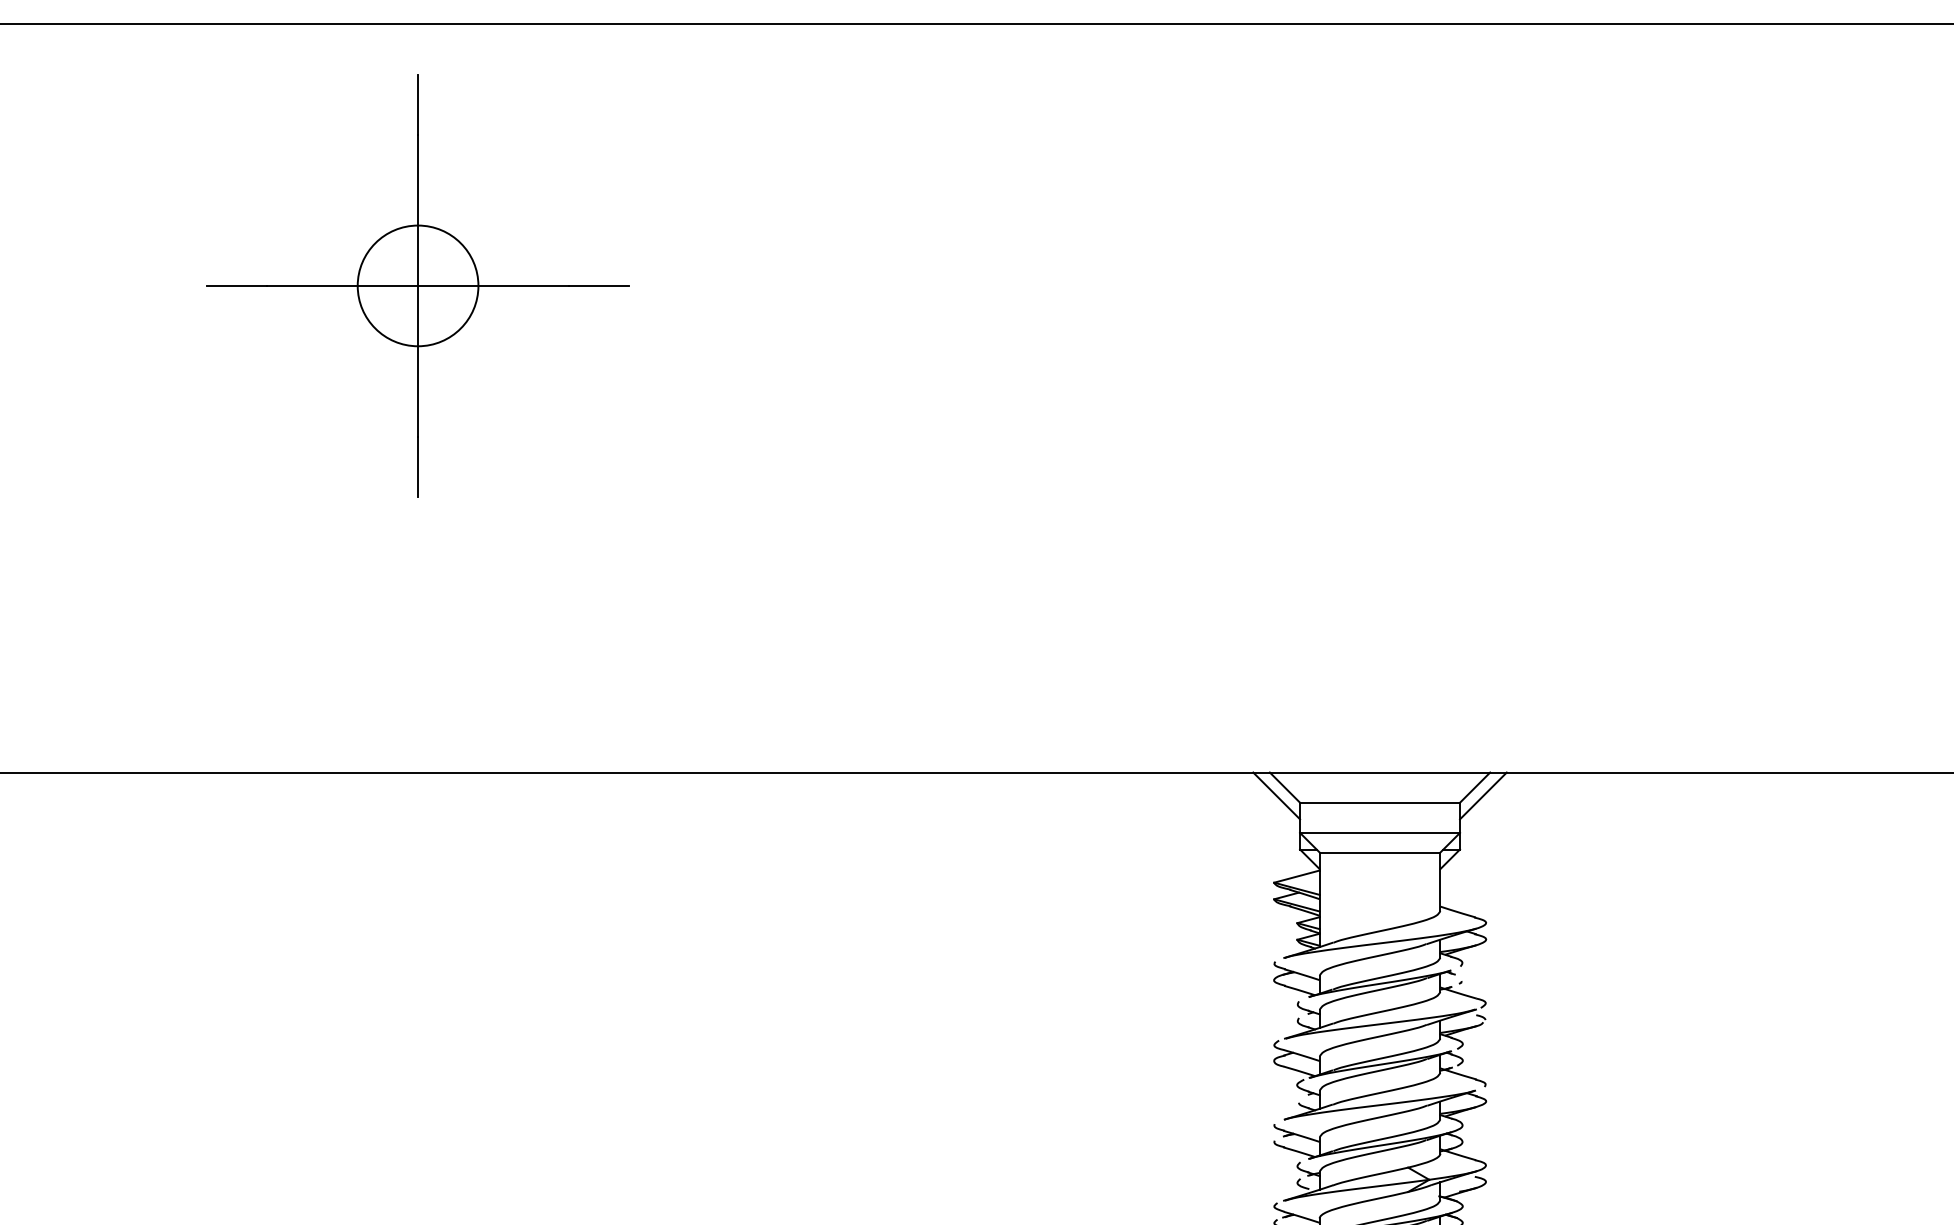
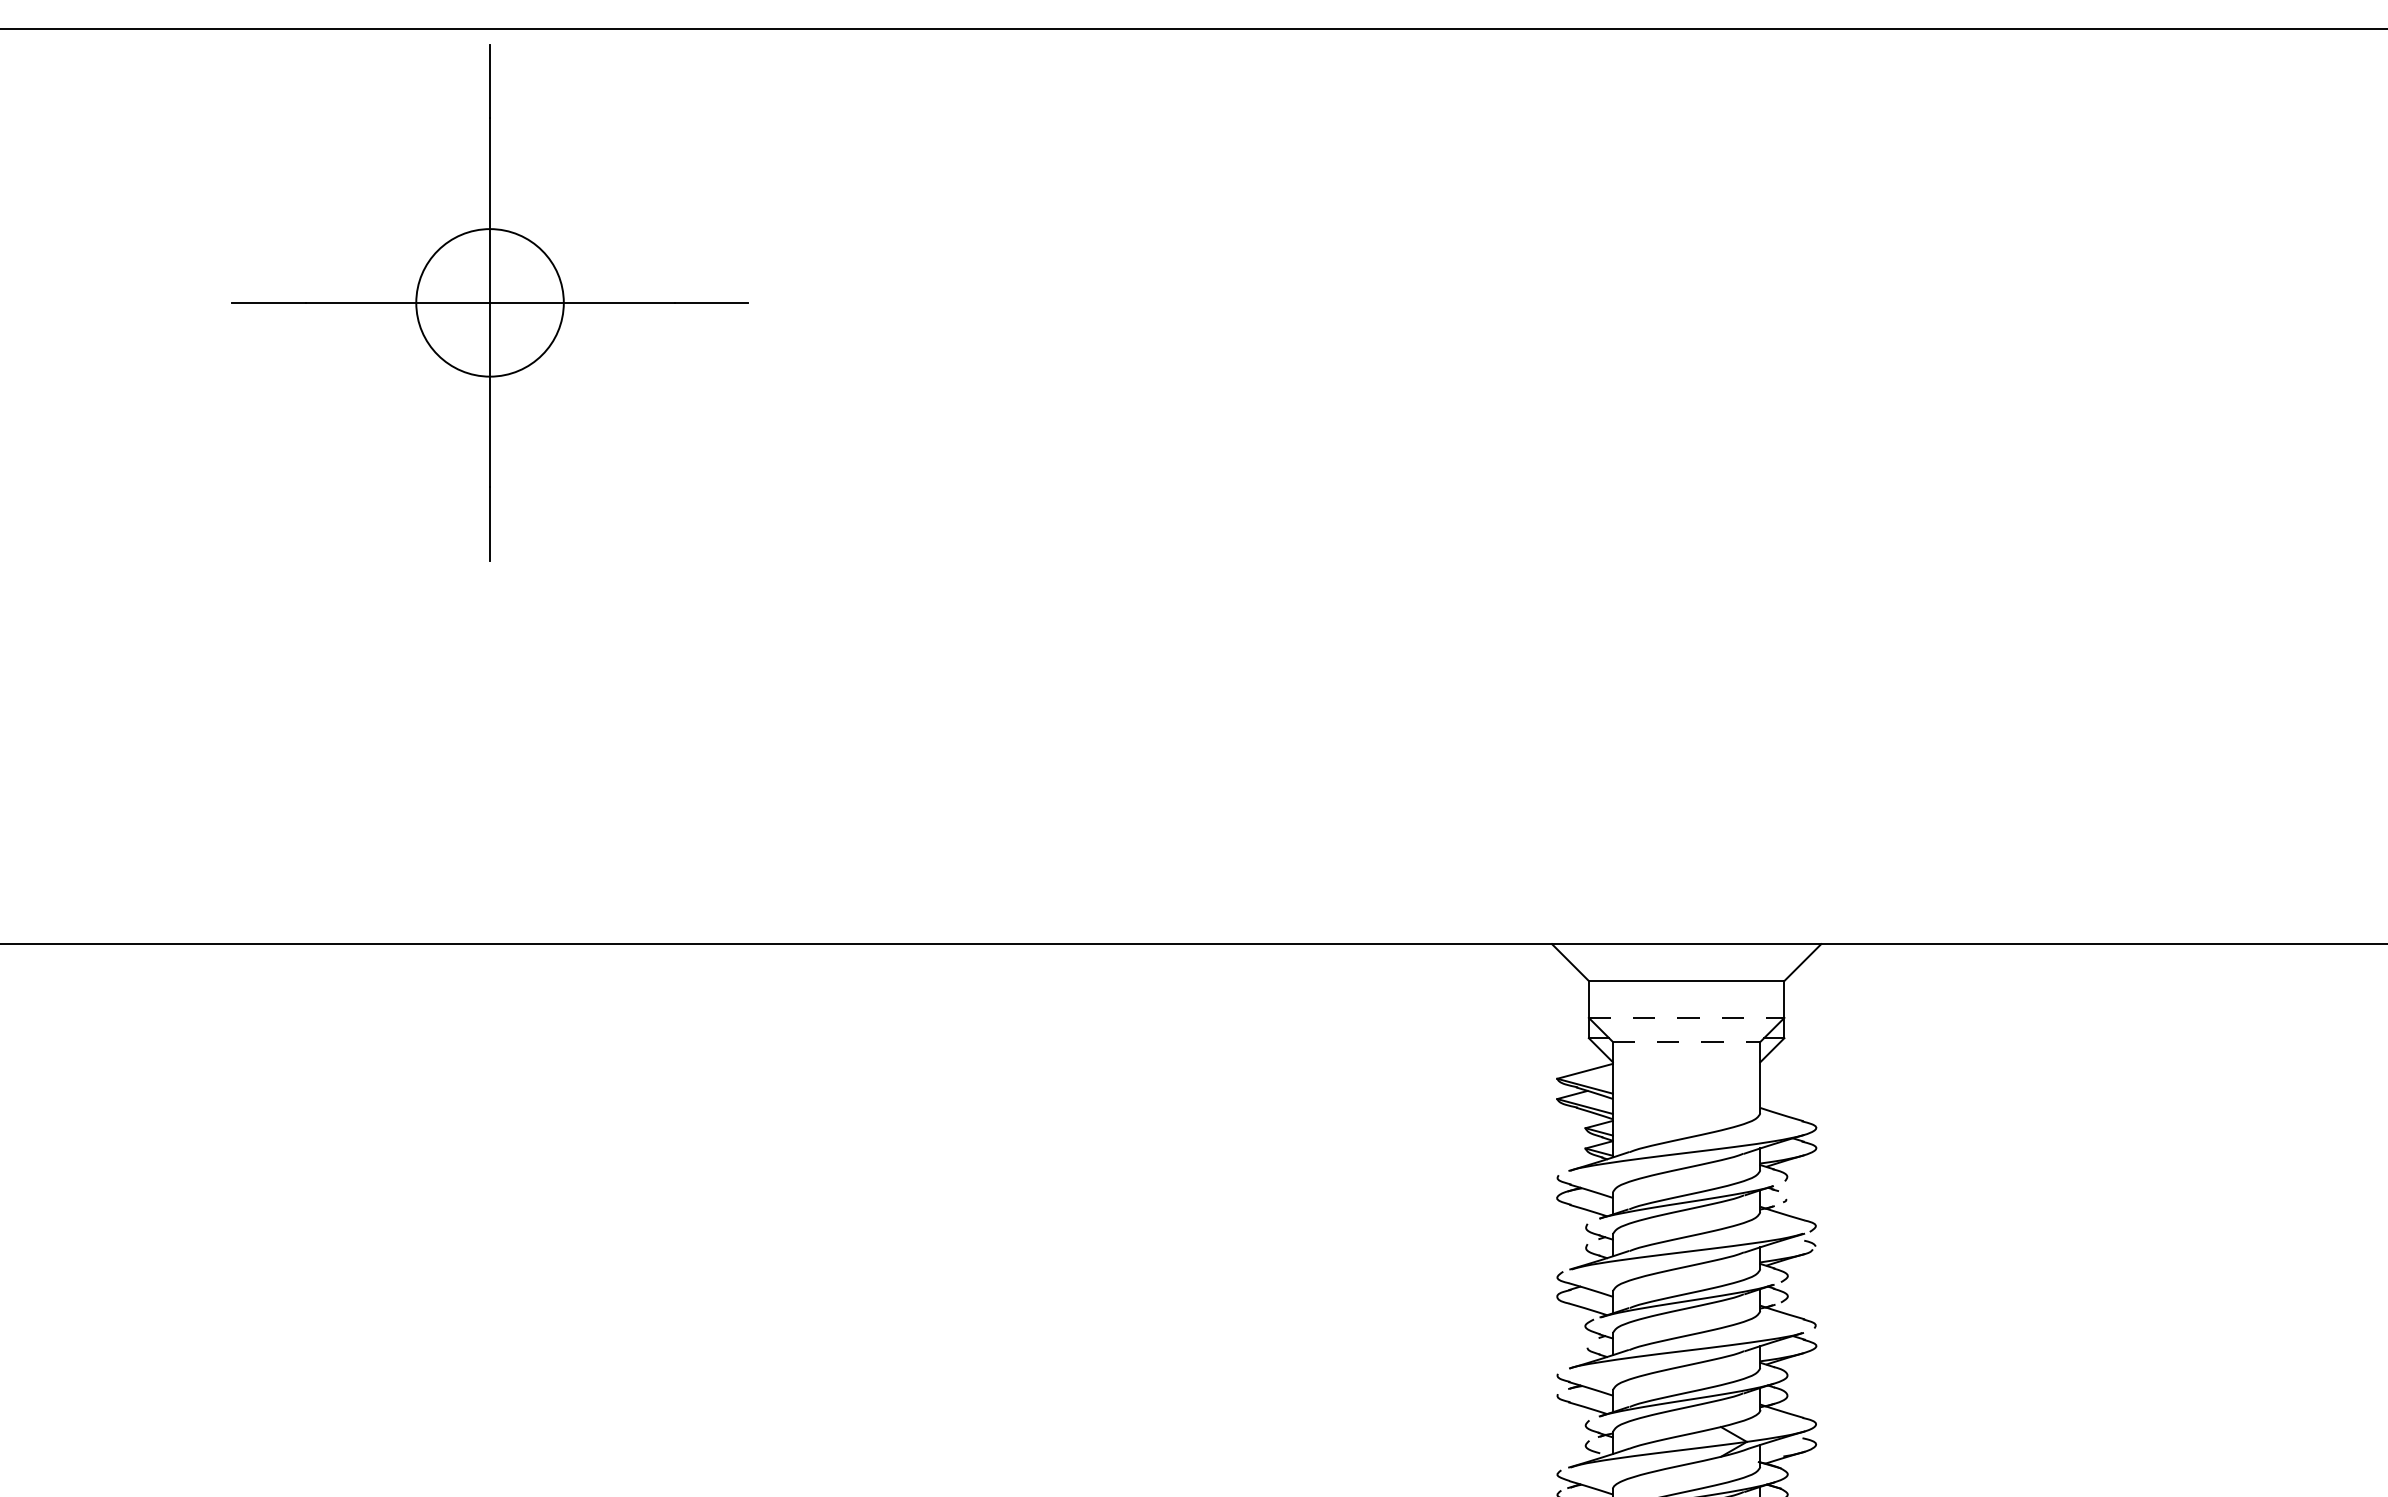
part: (417, 285) -> (489, 302), moved
line: (1276, 795) -> (1560, 972), removed
line: (1483, 795) -> (1813, 972), removed
line: (1380, 832) -> (1687, 1017), solid -> dashed
line: (1380, 852) -> (1687, 1041), solid -> dashed

